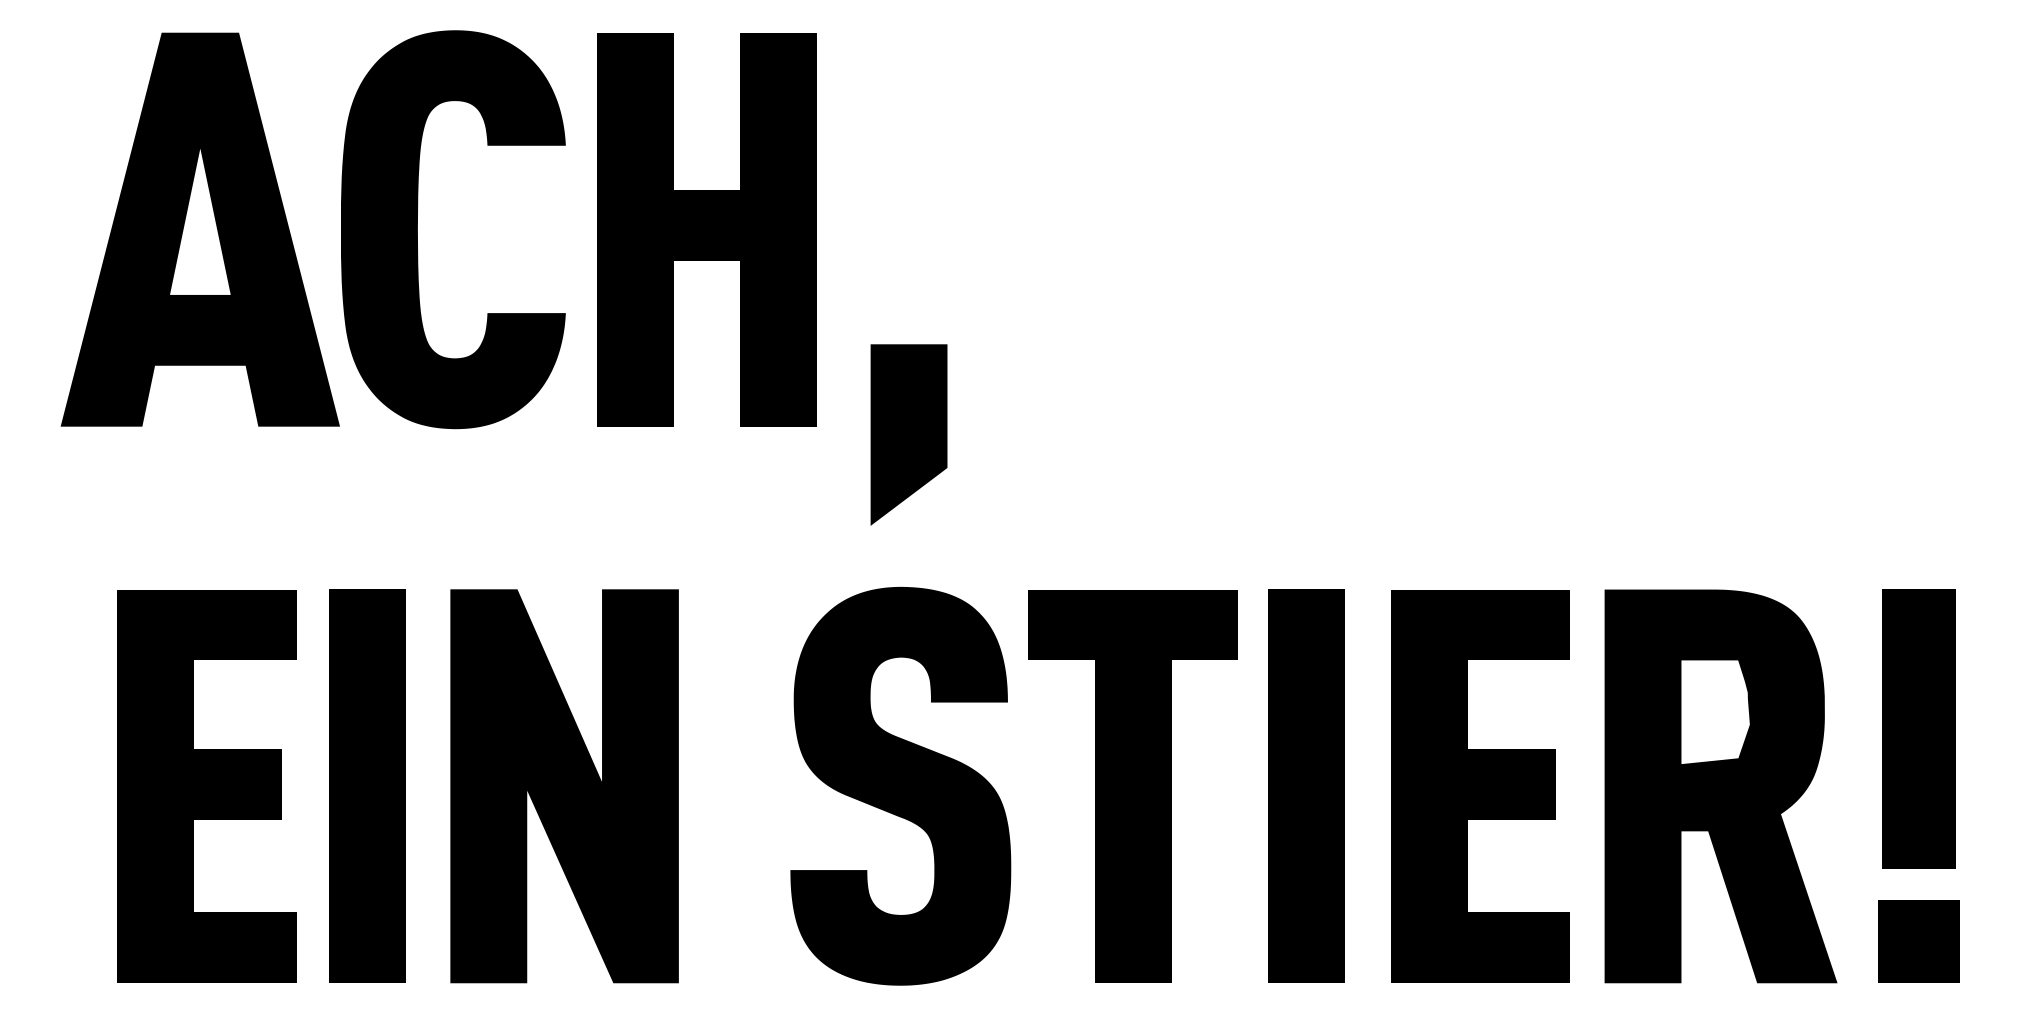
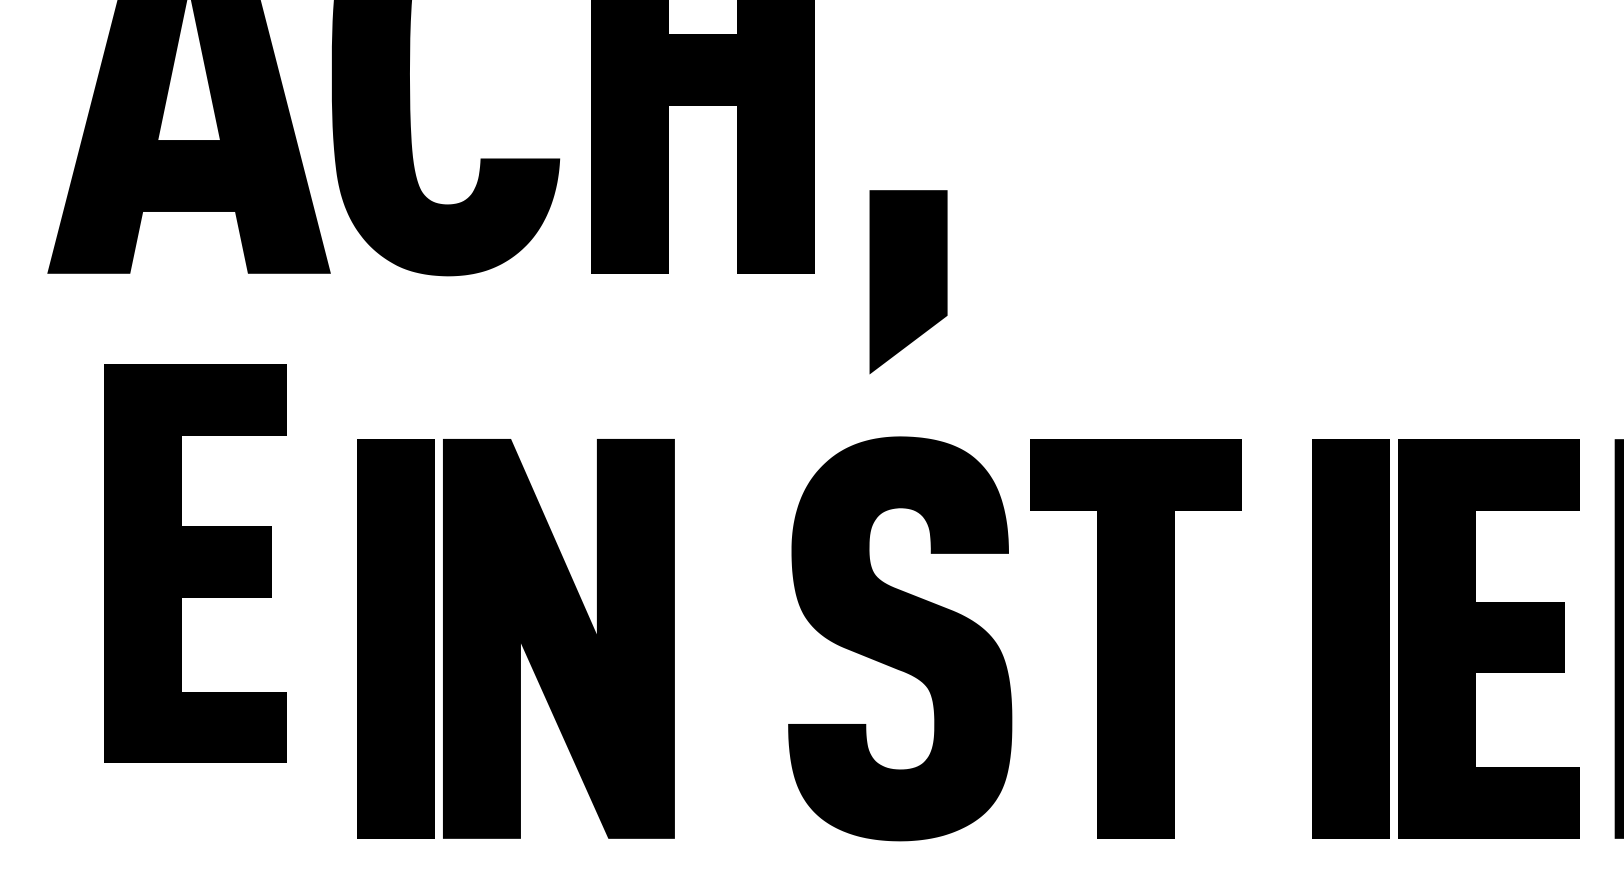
part: (367, 785) -> (396, 638), moved
part: (1306, 785) -> (1351, 638), moved
part: (206, 786) -> (195, 563), moved

